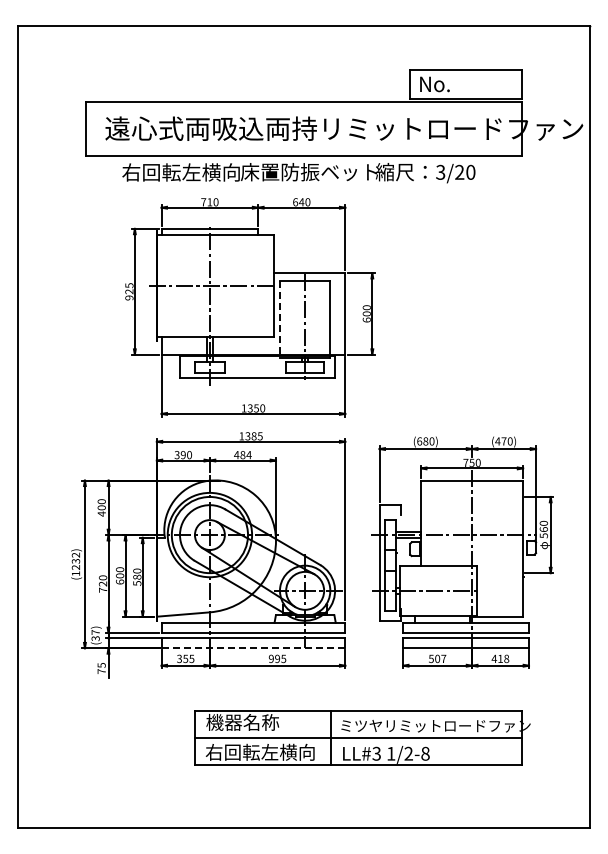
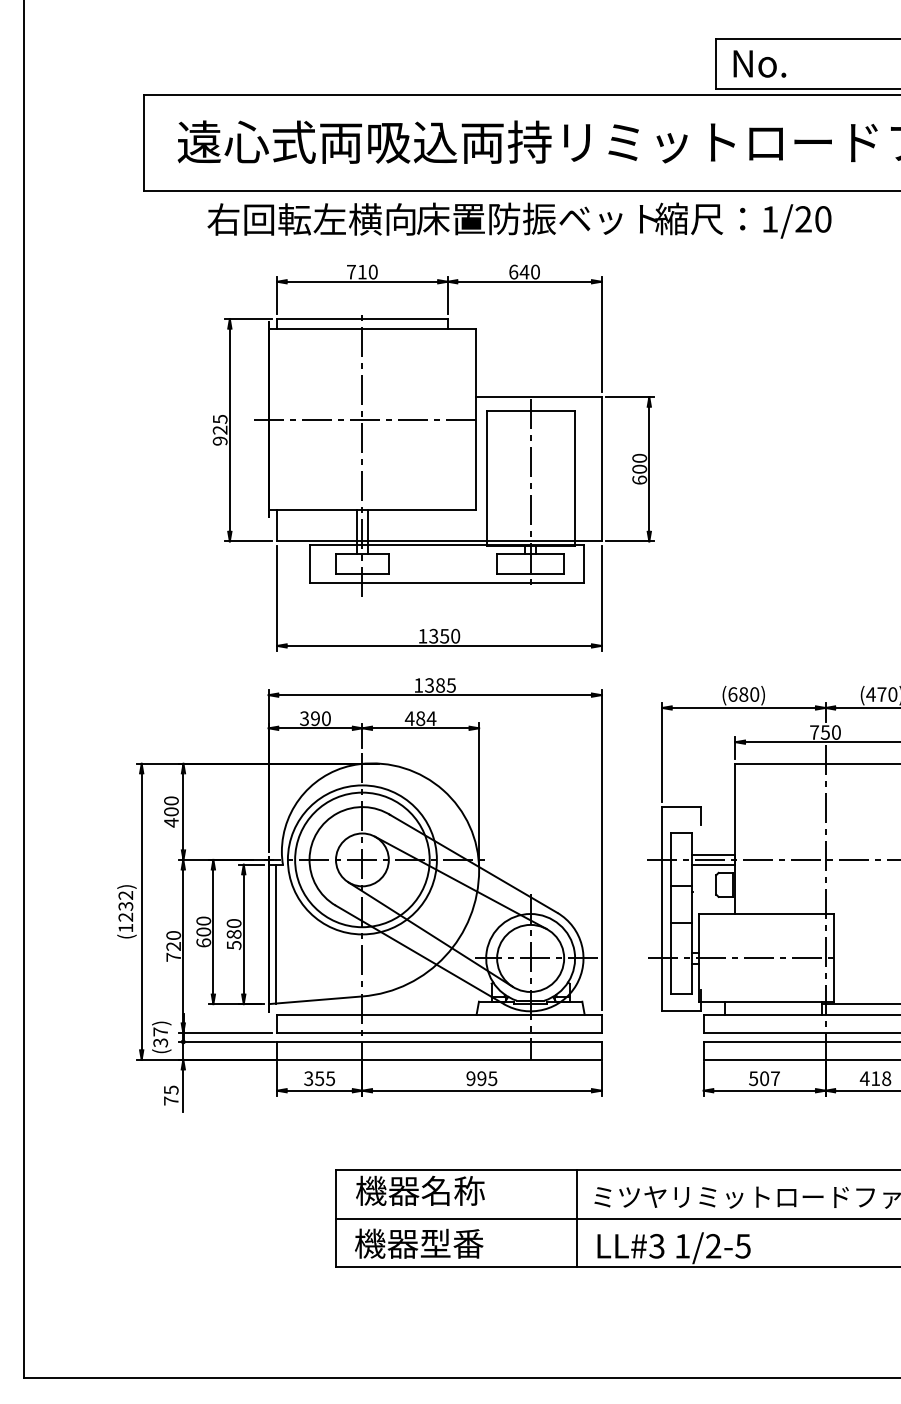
text: (440, 171) -> (769, 217), 3/20 -> 1/20
line: (280, 319) -> (487, 479), dashed -> solid
line: (160, 576) -> (275, 933), added
line: (253, 648) -> (439, 1060), dashed -> solid
text: (260, 751) -> (451, 1242), 右回転左横向 -> 機器型番
text: (425, 753) -> (743, 1245), 1/2-8 -> 1/2-5

